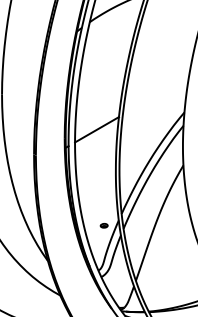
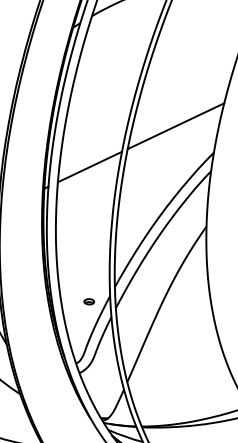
line: (155, 95) -> (175, 125), added

